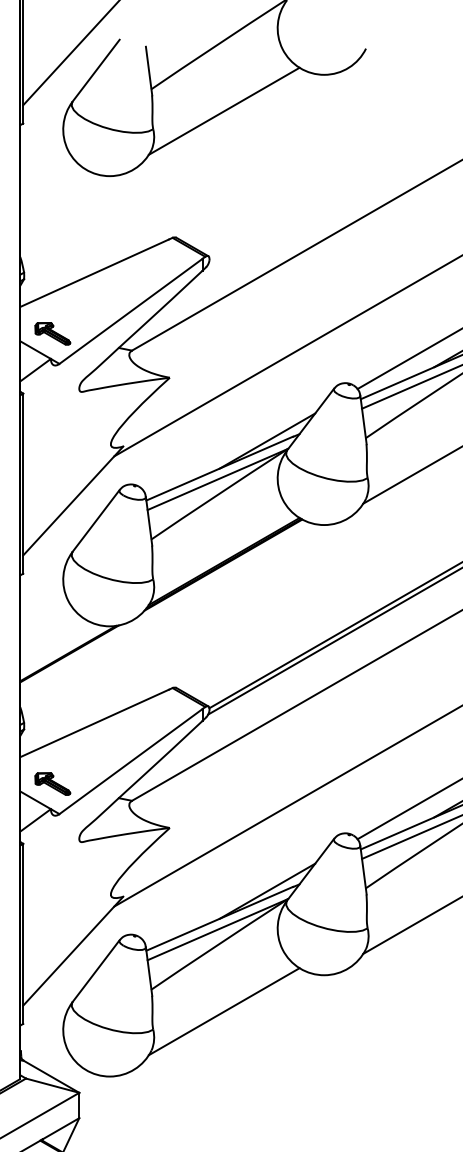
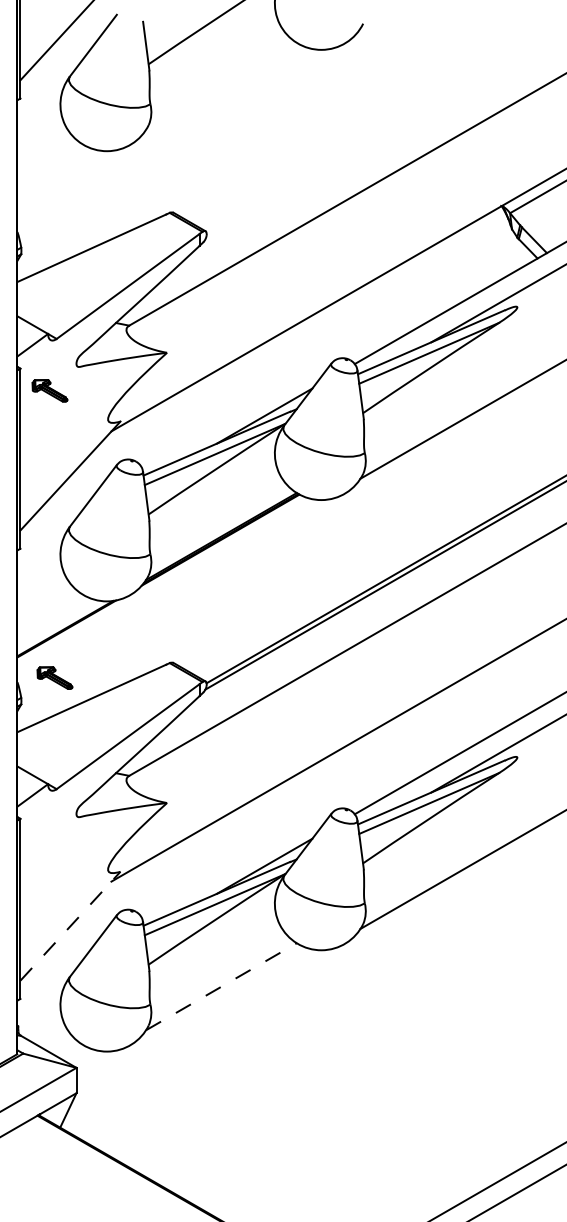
line: (224, 110) -> (221, 85), removed
part: (52, 333) -> (49, 390), moved
part: (52, 783) -> (54, 677), moved
line: (73, 951) -> (70, 926), solid -> dashed
line: (224, 1011) -> (221, 986), solid -> dashed

